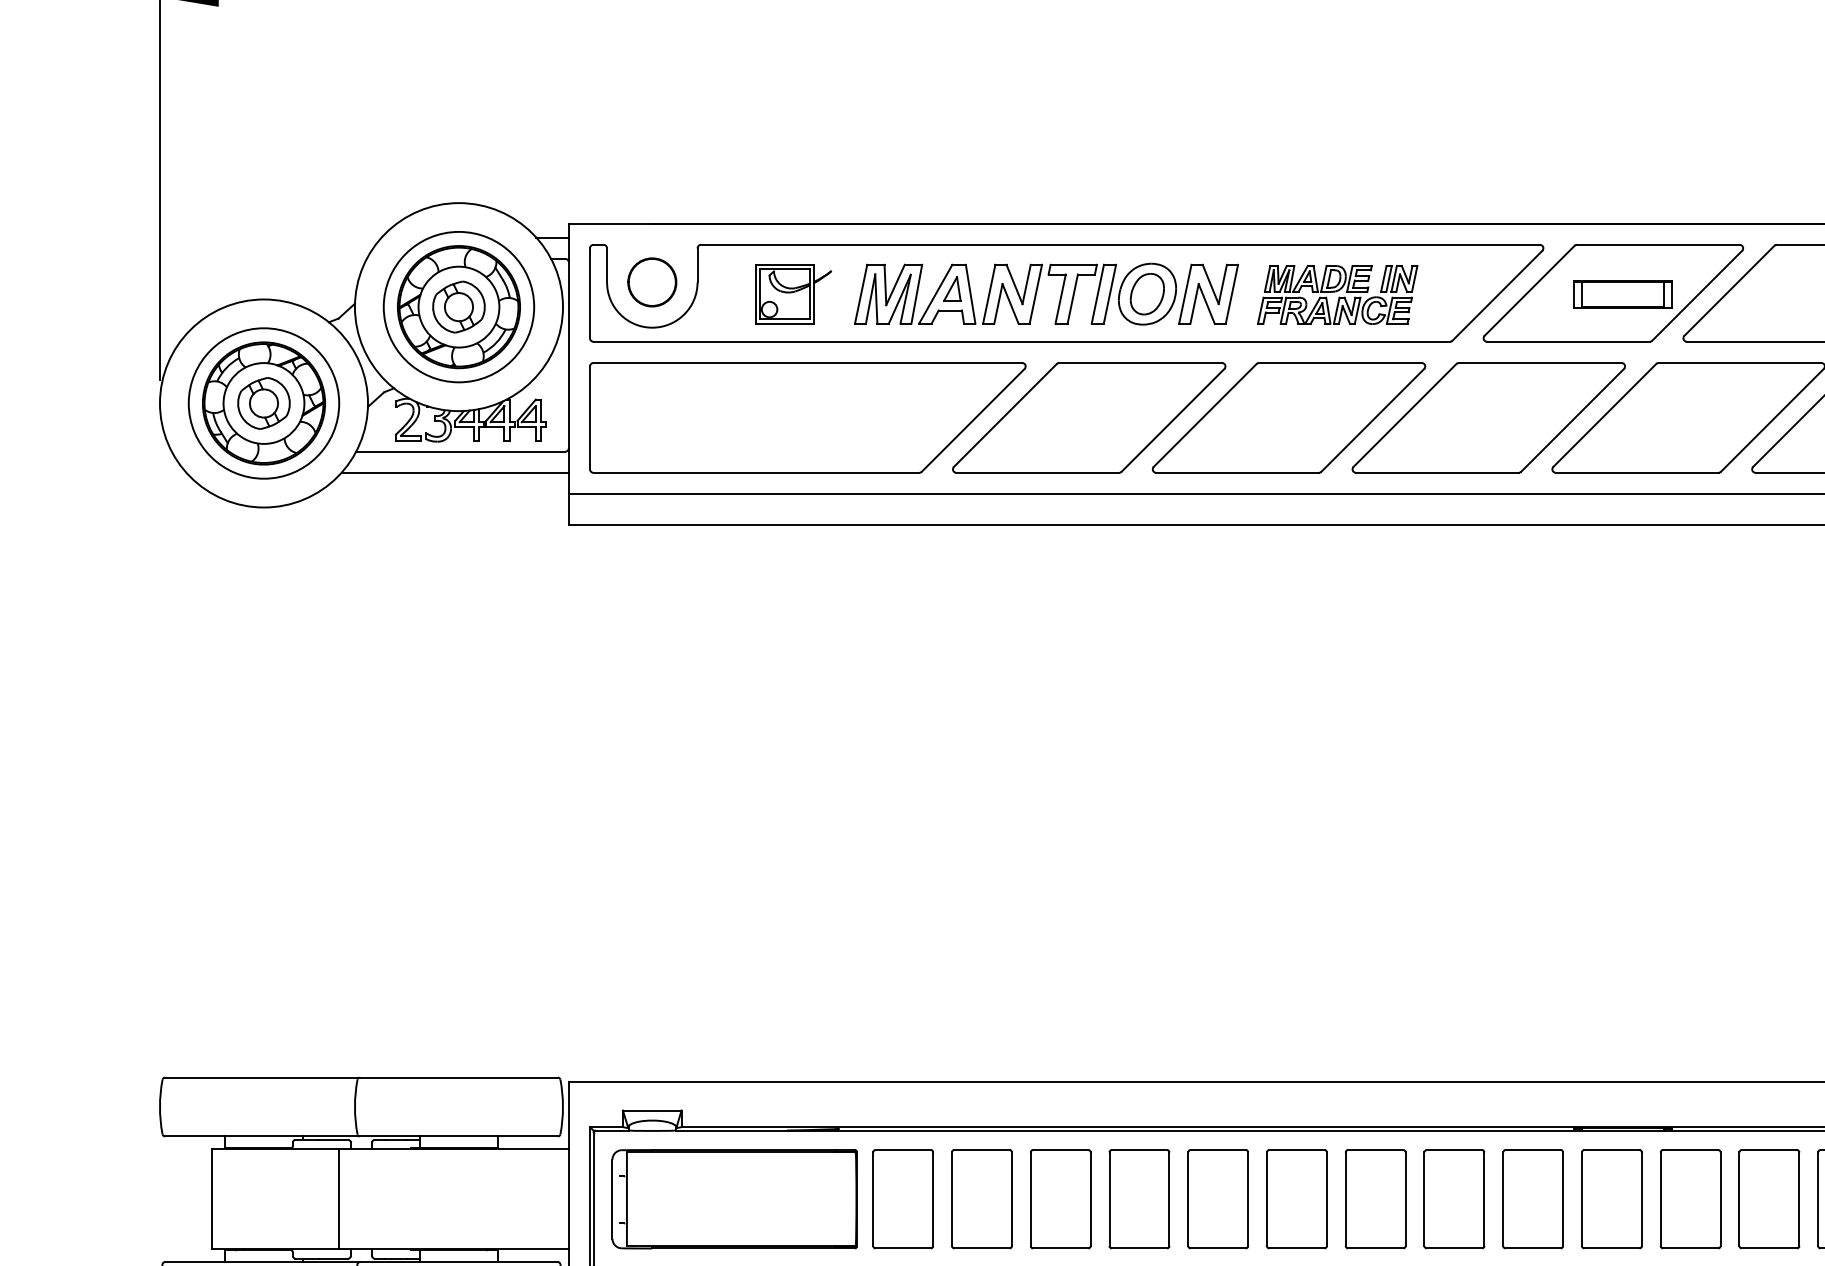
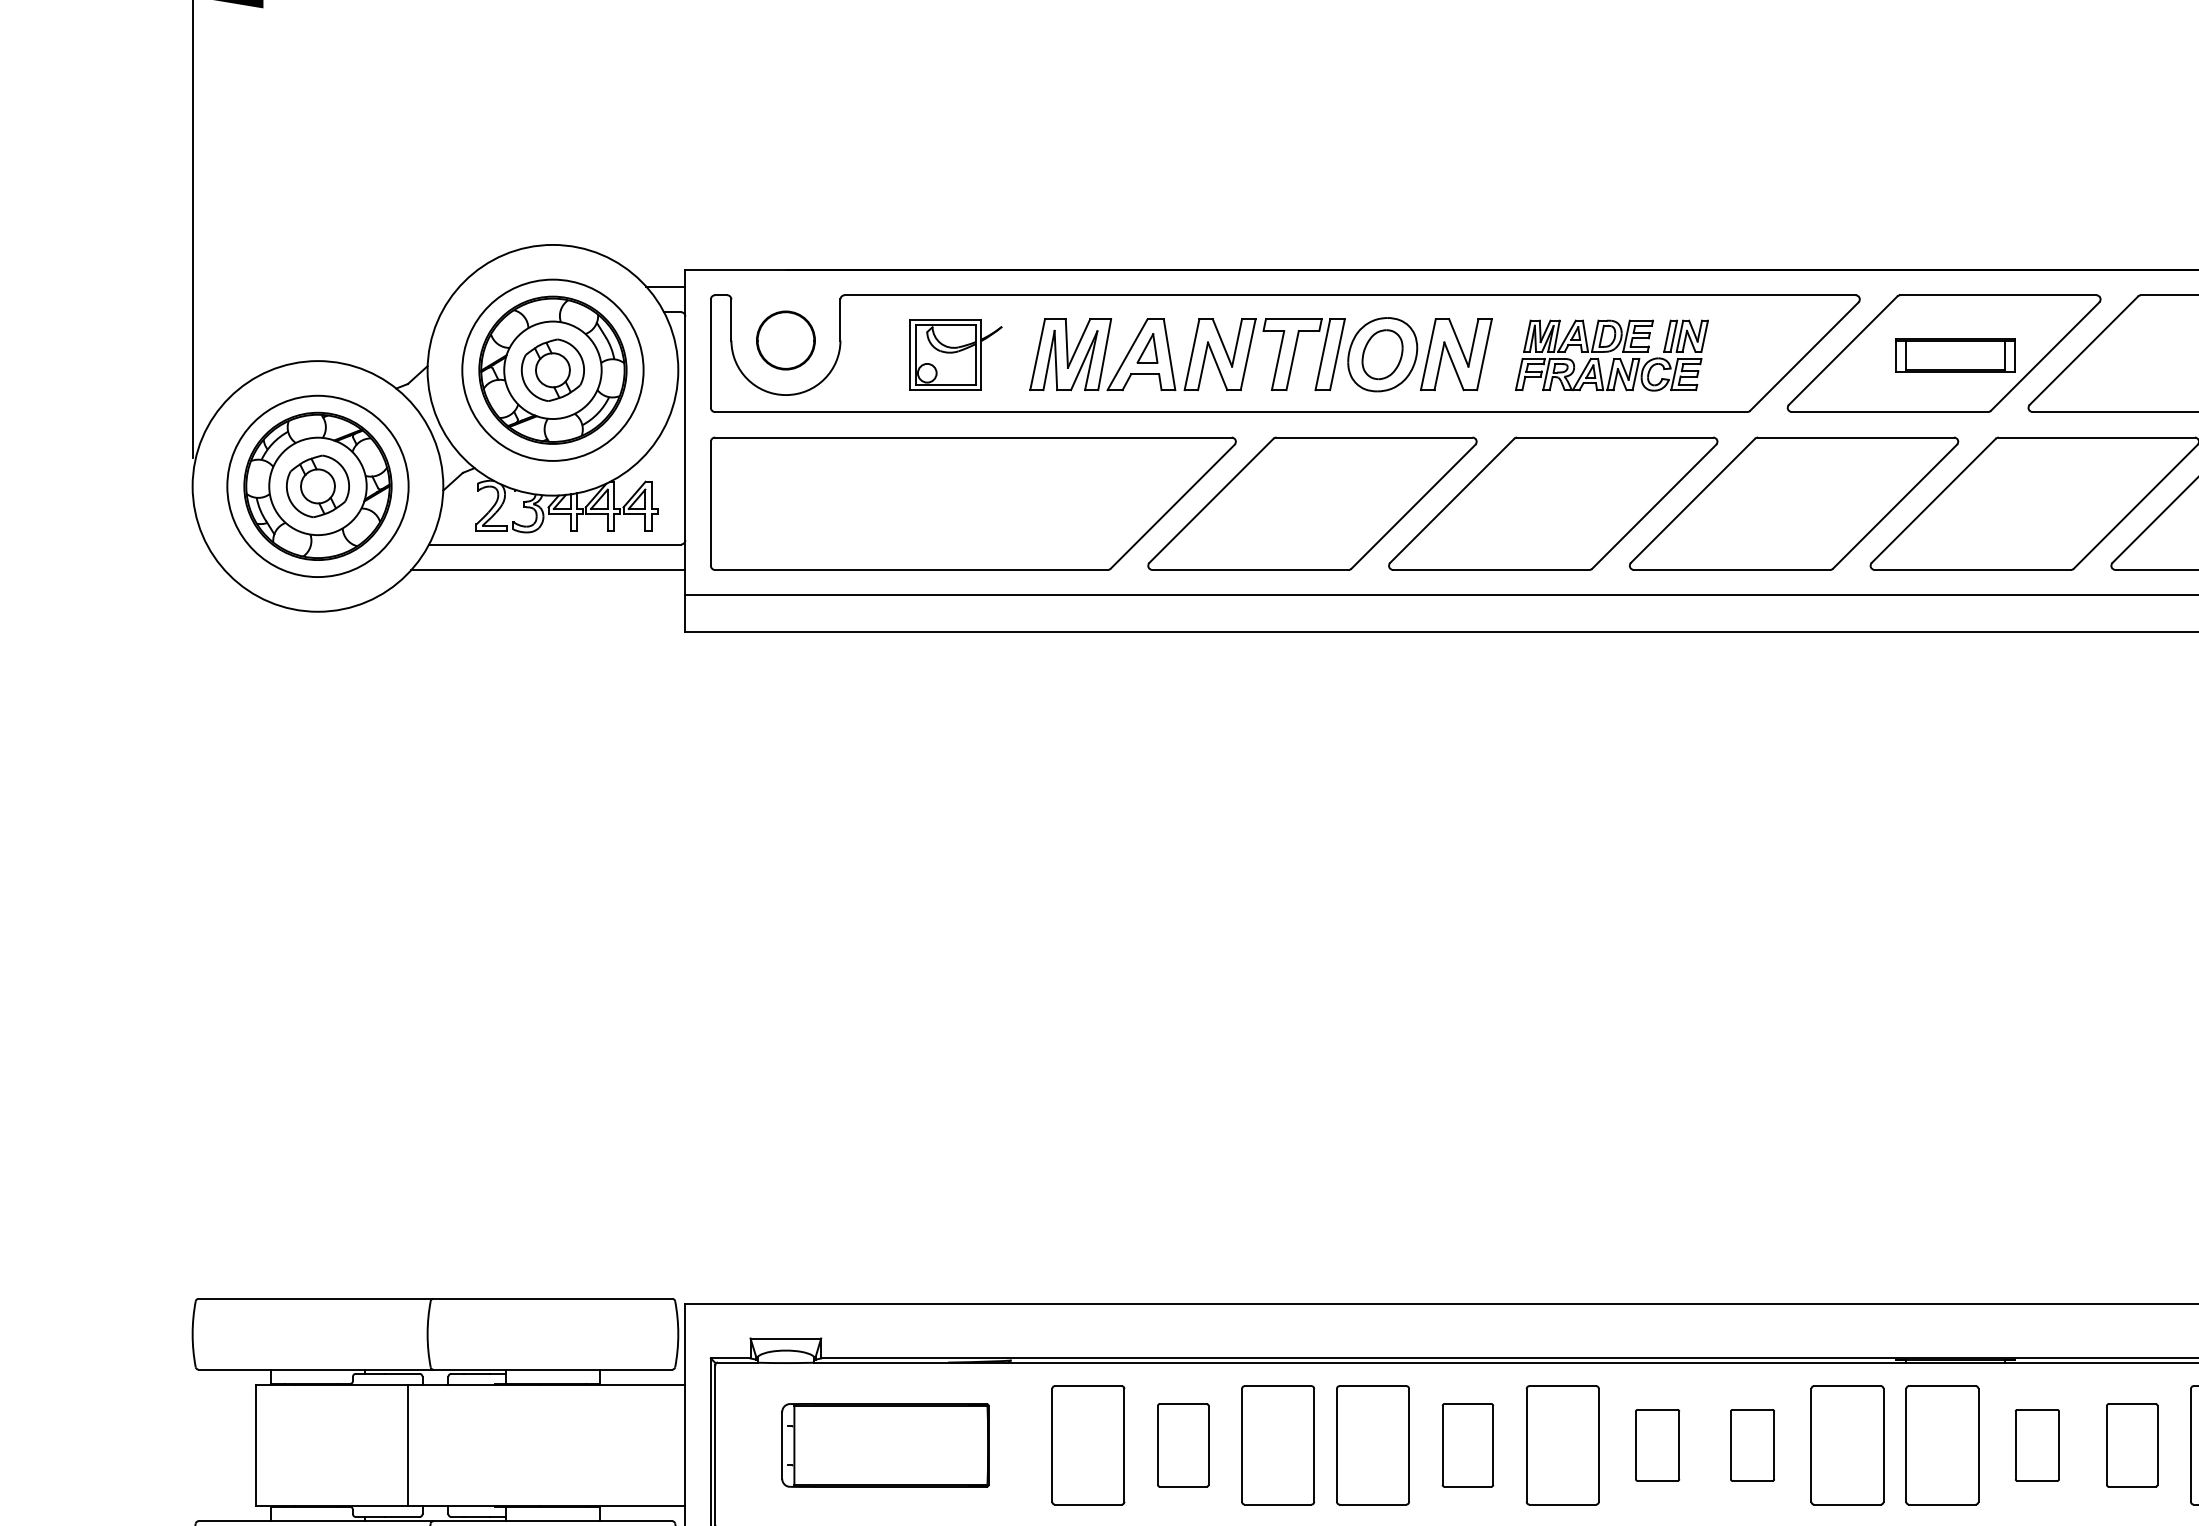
part: (734, 1199) -> (885, 1445), size x0.7
part: (982, 1199) -> (1183, 1445), size x0.7
part: (1217, 1199) -> (1467, 1445), size x0.7
part: (1375, 1199) -> (1657, 1445), size x0.6
part: (1454, 1199) -> (1752, 1445), size x0.6
part: (1690, 1199) -> (2037, 1445), size x0.6
part: (1769, 1199) -> (2132, 1445), size x0.7

